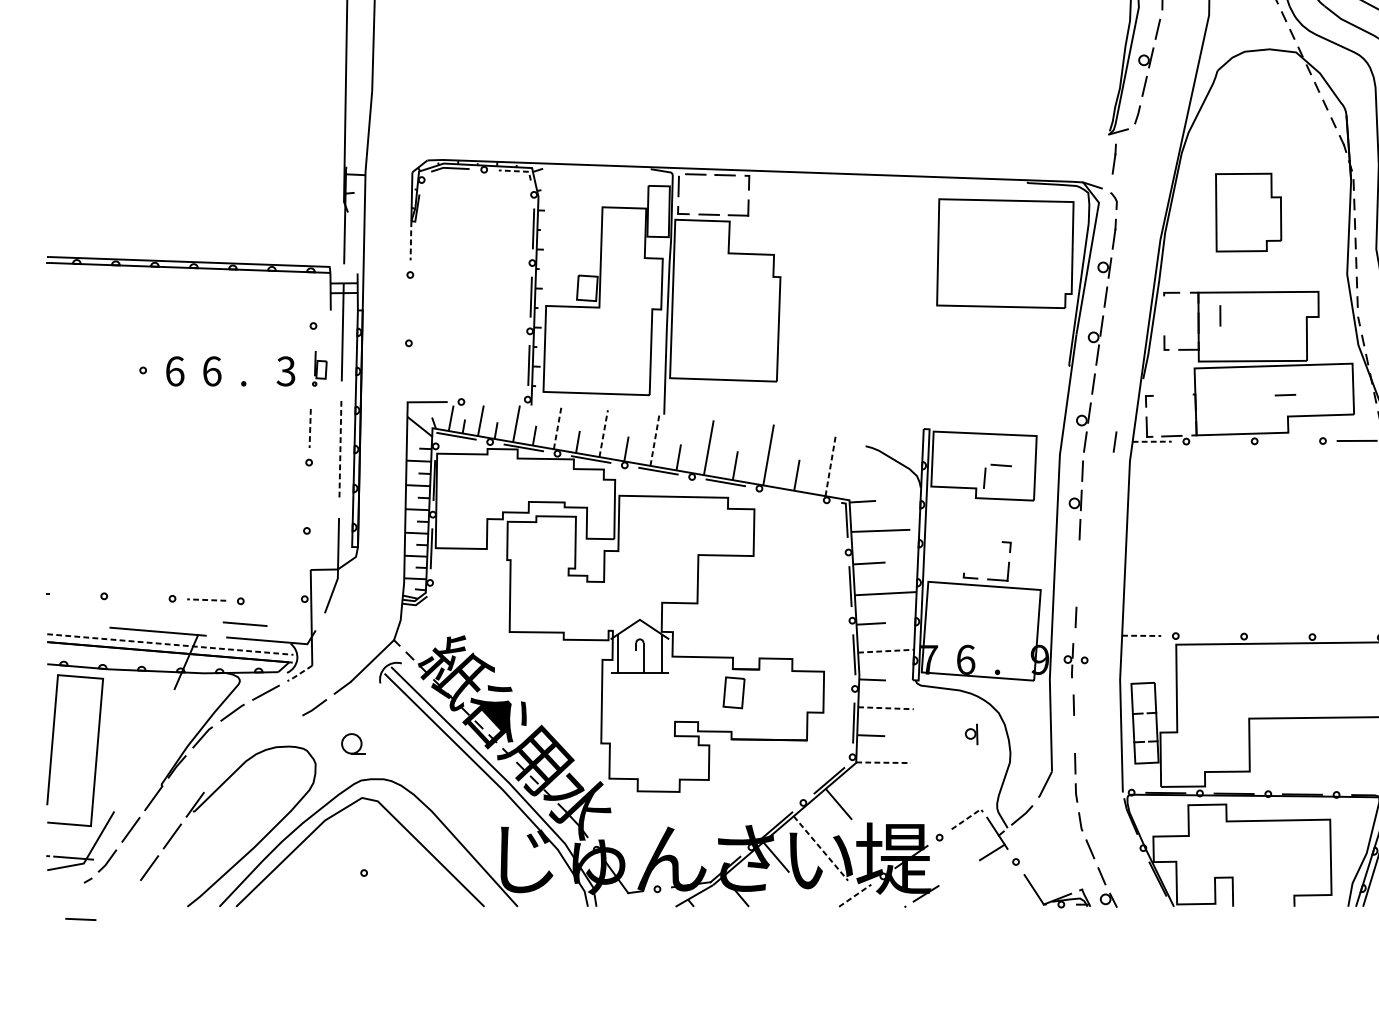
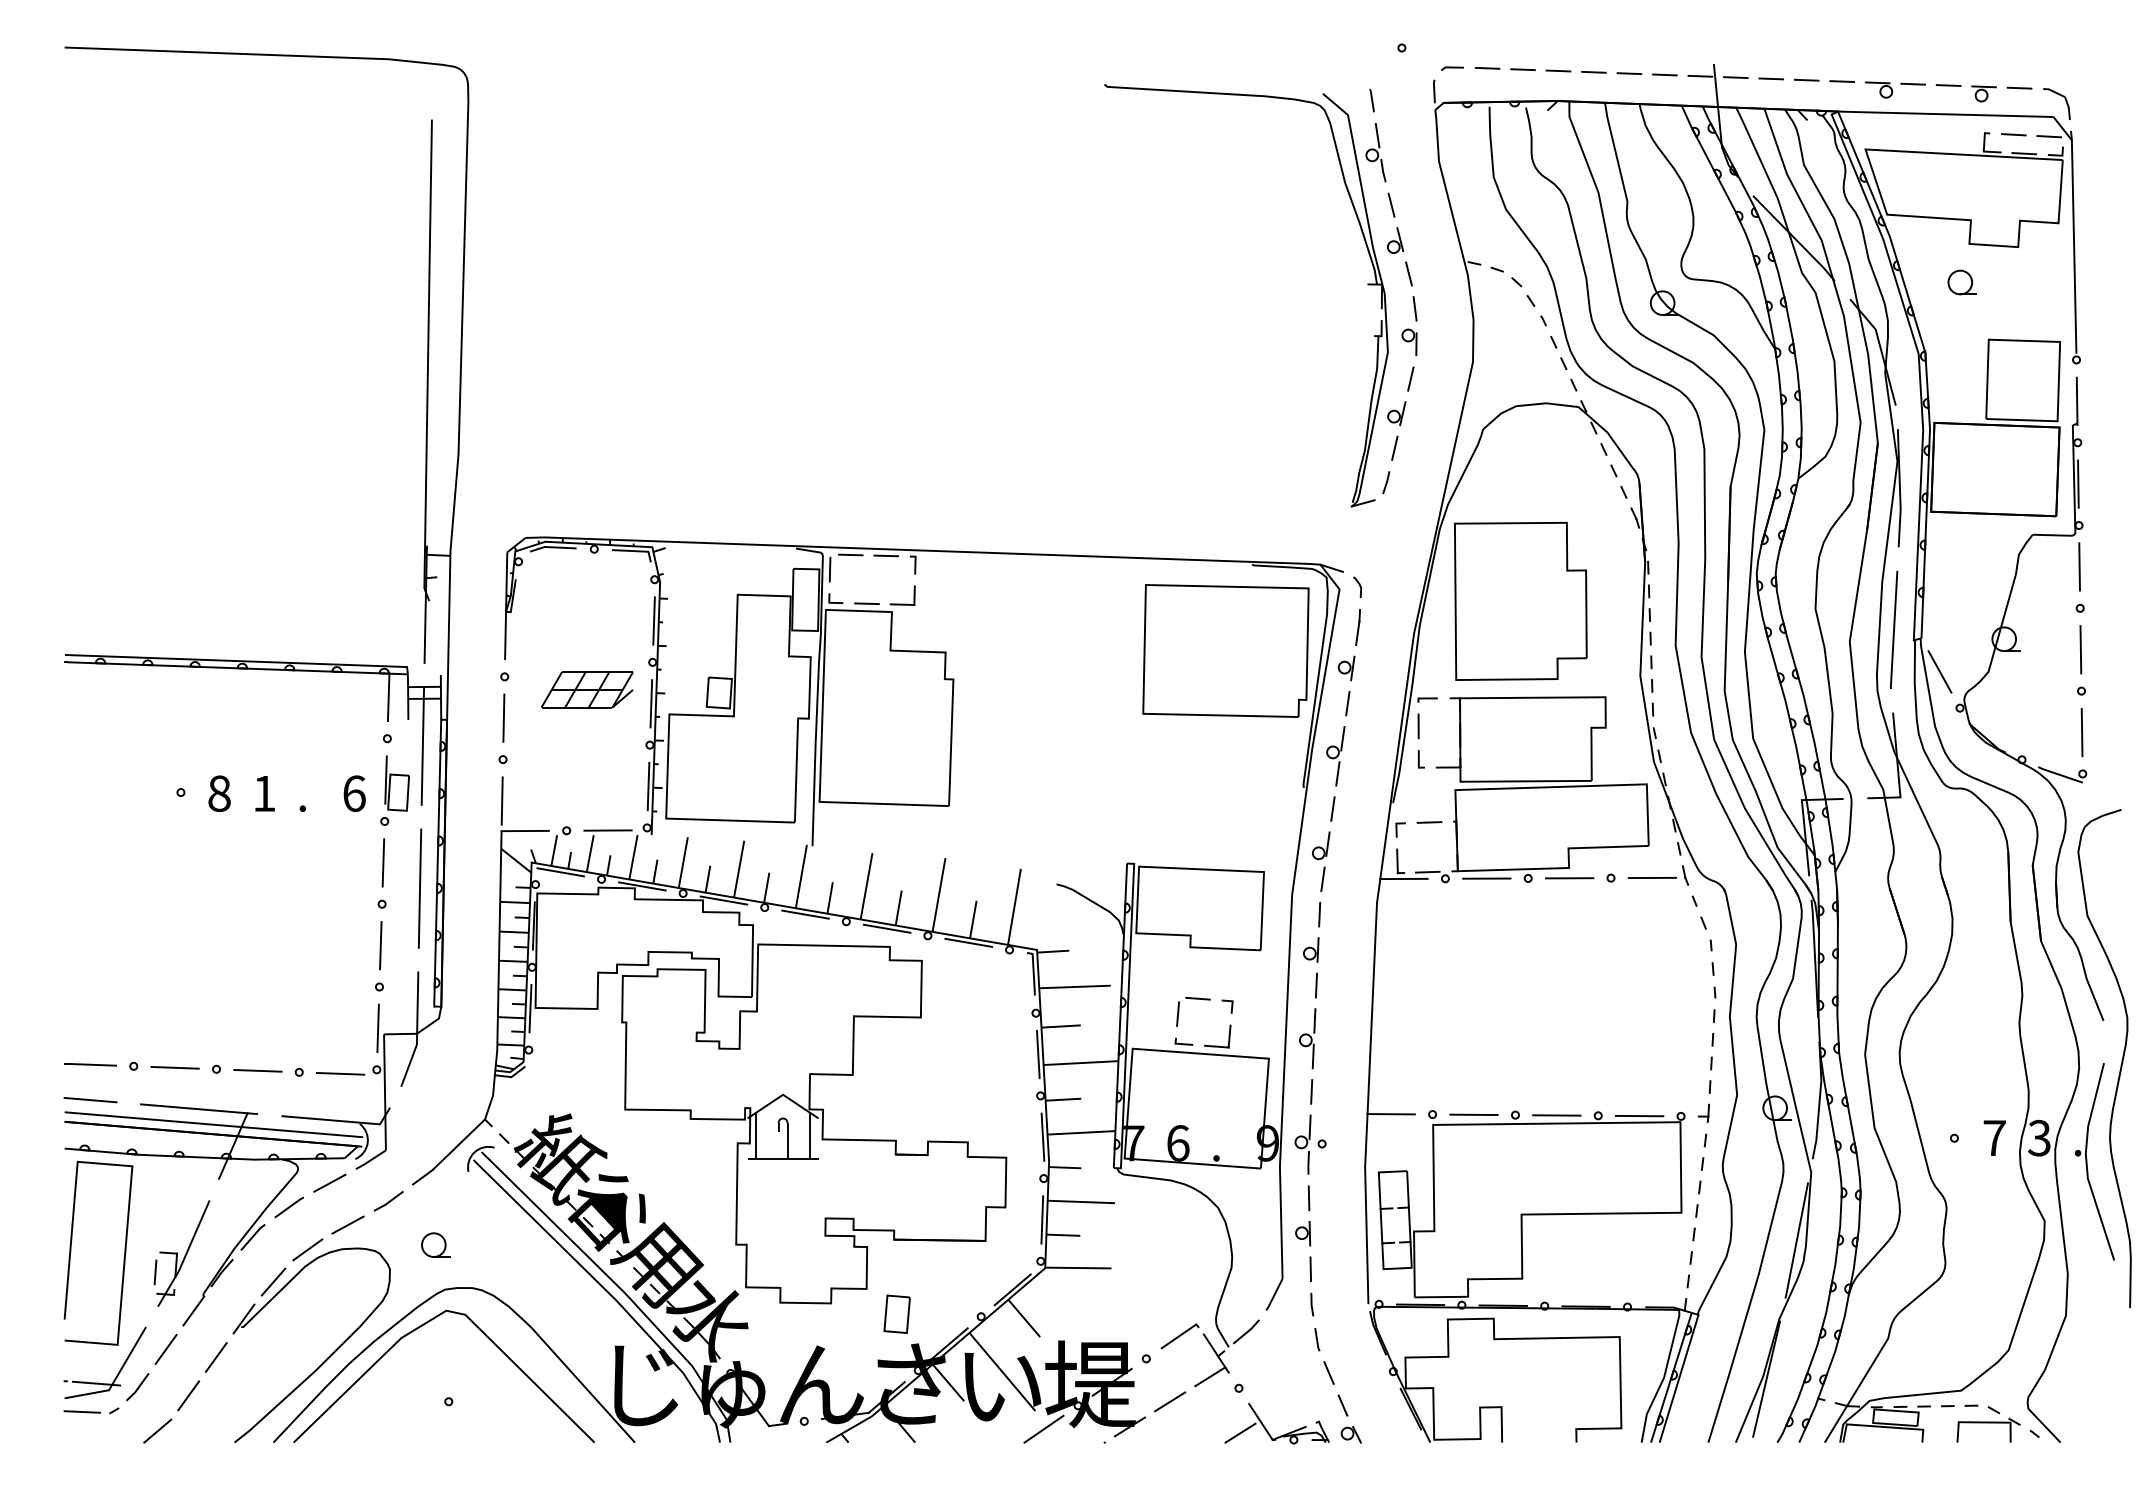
line: (1113, 159) -> (1357, 536), removed
line: (518, 171) -> (635, 551), dashed -> solid
part: (1248, 212) -> (1520, 600), size x1.67
line: (410, 240) -> (505, 635), dashed -> solid
part: (478, 285) -> (587, 689), added
line: (314, 291) -> (388, 696), added
line: (409, 308) -> (503, 717), added
line: (1220, 315) -> (1418, 726), moved
part: (319, 368) -> (394, 790), size x1.67
text: (174, 371) -> (219, 793), 6 -> 8
text: (212, 371) -> (264, 793), 6 -> 1
text: (285, 371) -> (353, 793), 3 -> 6
line: (407, 377) -> (501, 800), added
line: (1285, 395) -> (1429, 822), moved
line: (495, 401) -> (607, 830), added
line: (310, 428) -> (383, 862), dashed -> solid
line: (557, 428) -> (683, 862), dashed -> solid
line: (603, 433) -> (739, 869), dashed -> solid
line: (655, 439) -> (801, 876), dashed -> solid
line: (1114, 441) -> (1358, 878), removed
line: (1152, 441) -> (1404, 878), dashed -> solid
line: (1220, 441) -> (1486, 878), added
line: (1288, 441) -> (1569, 878), added
line: (340, 450) -> (420, 889), dashed -> solid
line: (830, 464) -> (1014, 906), dashed -> solid
part: (997, 466) -> (1193, 999), moved
line: (792, 494) -> (968, 942), added
line: (307, 496) -> (380, 945), added
line: (305, 565) -> (377, 1028), added
part: (1072, 573) -> (1307, 1038), added
line: (70, 594) -> (92, 1064), added
line: (137, 597) -> (174, 1067), added
line: (206, 599) -> (257, 1070), dashed -> solid
line: (274, 602) -> (340, 1073), added
line: (245, 624) -> (90, 1100), moved
line: (1141, 636) -> (1391, 1114), dashed -> solid
line: (1209, 636) -> (1473, 1114), added
line: (1278, 636) -> (1556, 1115), added
line: (1346, 636) -> (1639, 1115), added
line: (170, 644) -> (213, 1124), dashed -> solid
line: (886, 650) -> (1081, 1132), dashed -> solid
part: (1068, 660) -> (1302, 1144), size x1.43
line: (299, 674) -> (370, 1160), dashed -> solid
part: (733, 692) -> (896, 1313), moved
line: (886, 707) -> (1081, 1201), dashed -> solid
line: (280, 726) -> (347, 1224), added
part: (971, 734) -> (1303, 1233), moved
line: (247, 747) -> (307, 1249), added
part: (143, 750) -> (181, 1253), added
line: (883, 763) -> (1078, 1268), dashed -> solid
line: (219, 773) -> (273, 1281), added
line: (968, 817) -> (1181, 1334), dashed -> solid
line: (820, 848) -> (1002, 1372), dashed -> solid
line: (959, 872) -> (1170, 1401), added
line: (854, 895) -> (1043, 1429), dashed -> solid
line: (123, 896) -> (157, 1430), added
line: (1017, 898) -> (1240, 1432), added
line: (80, 919) -> (81, 1411), moved

